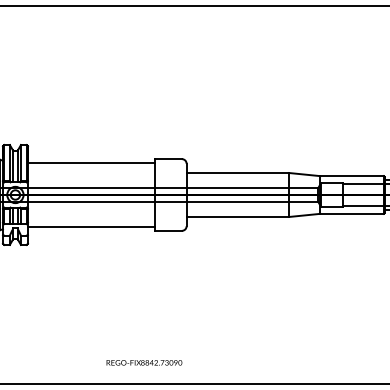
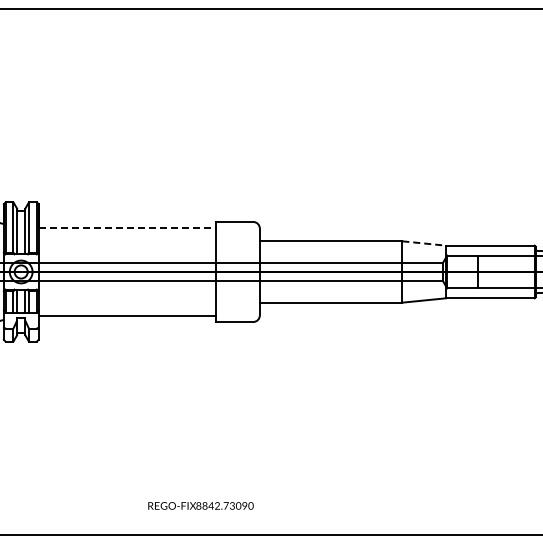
line: (91, 163) -> (127, 227), solid -> dashed
line: (304, 174) -> (424, 243), solid -> dashed

